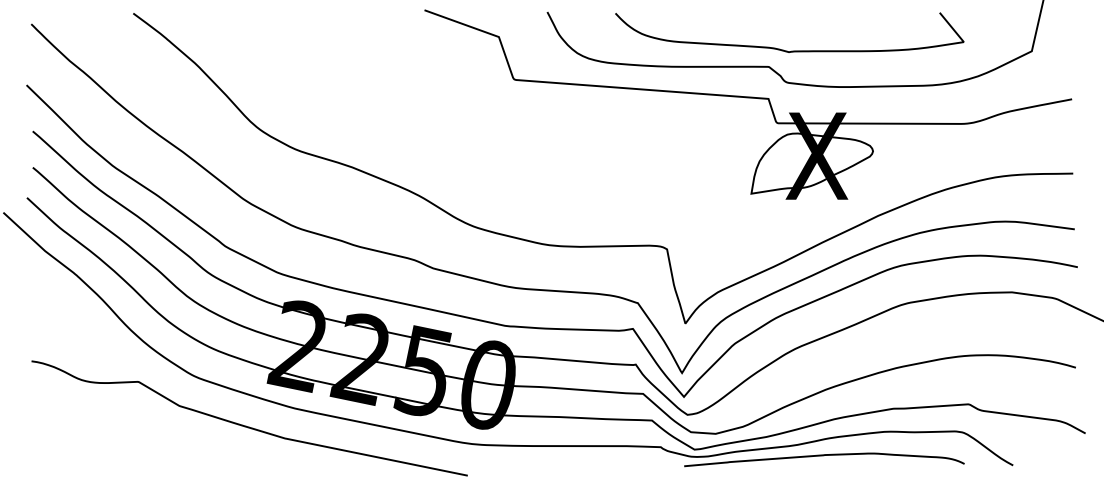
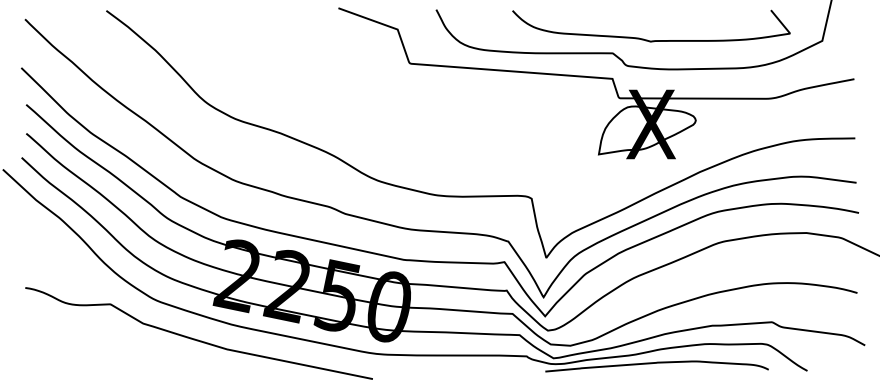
curve: (784, 49) -> (647, 39), moved

